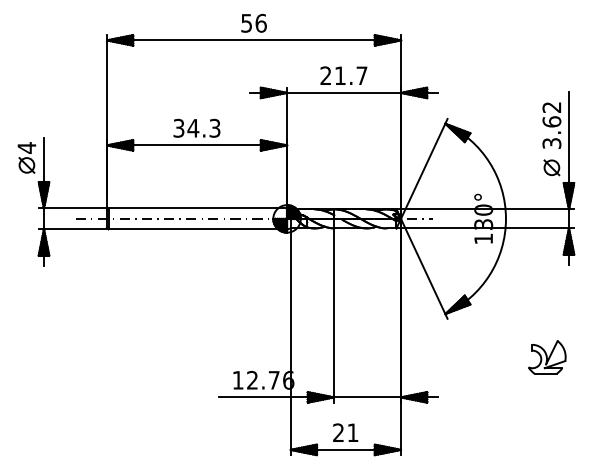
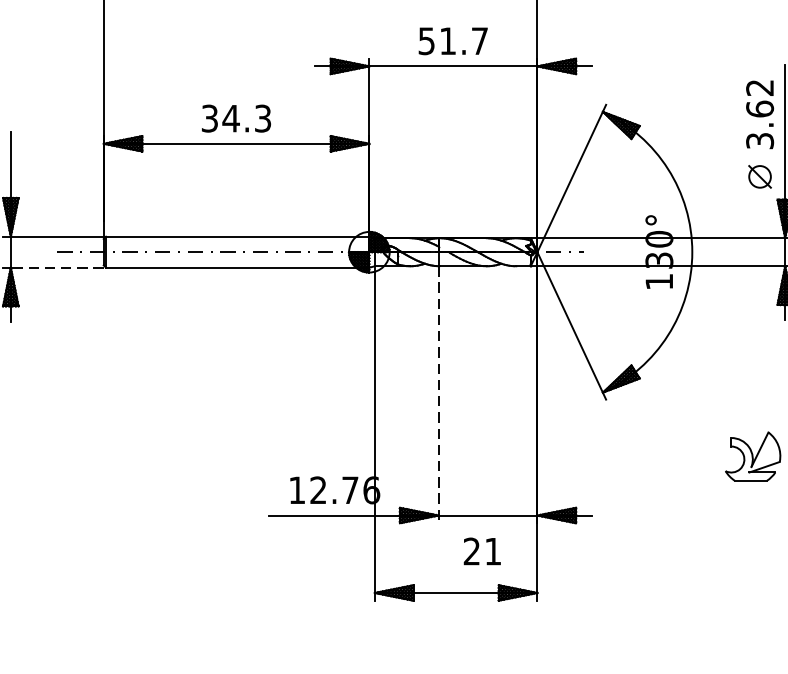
text: (325, 75) -> (426, 40), 21.7 -> 51.7
line: (75, 229) -> (57, 267), solid -> dashed
line: (334, 316) -> (439, 396), solid -> dashed
text: (345, 432) -> (482, 551), moved

